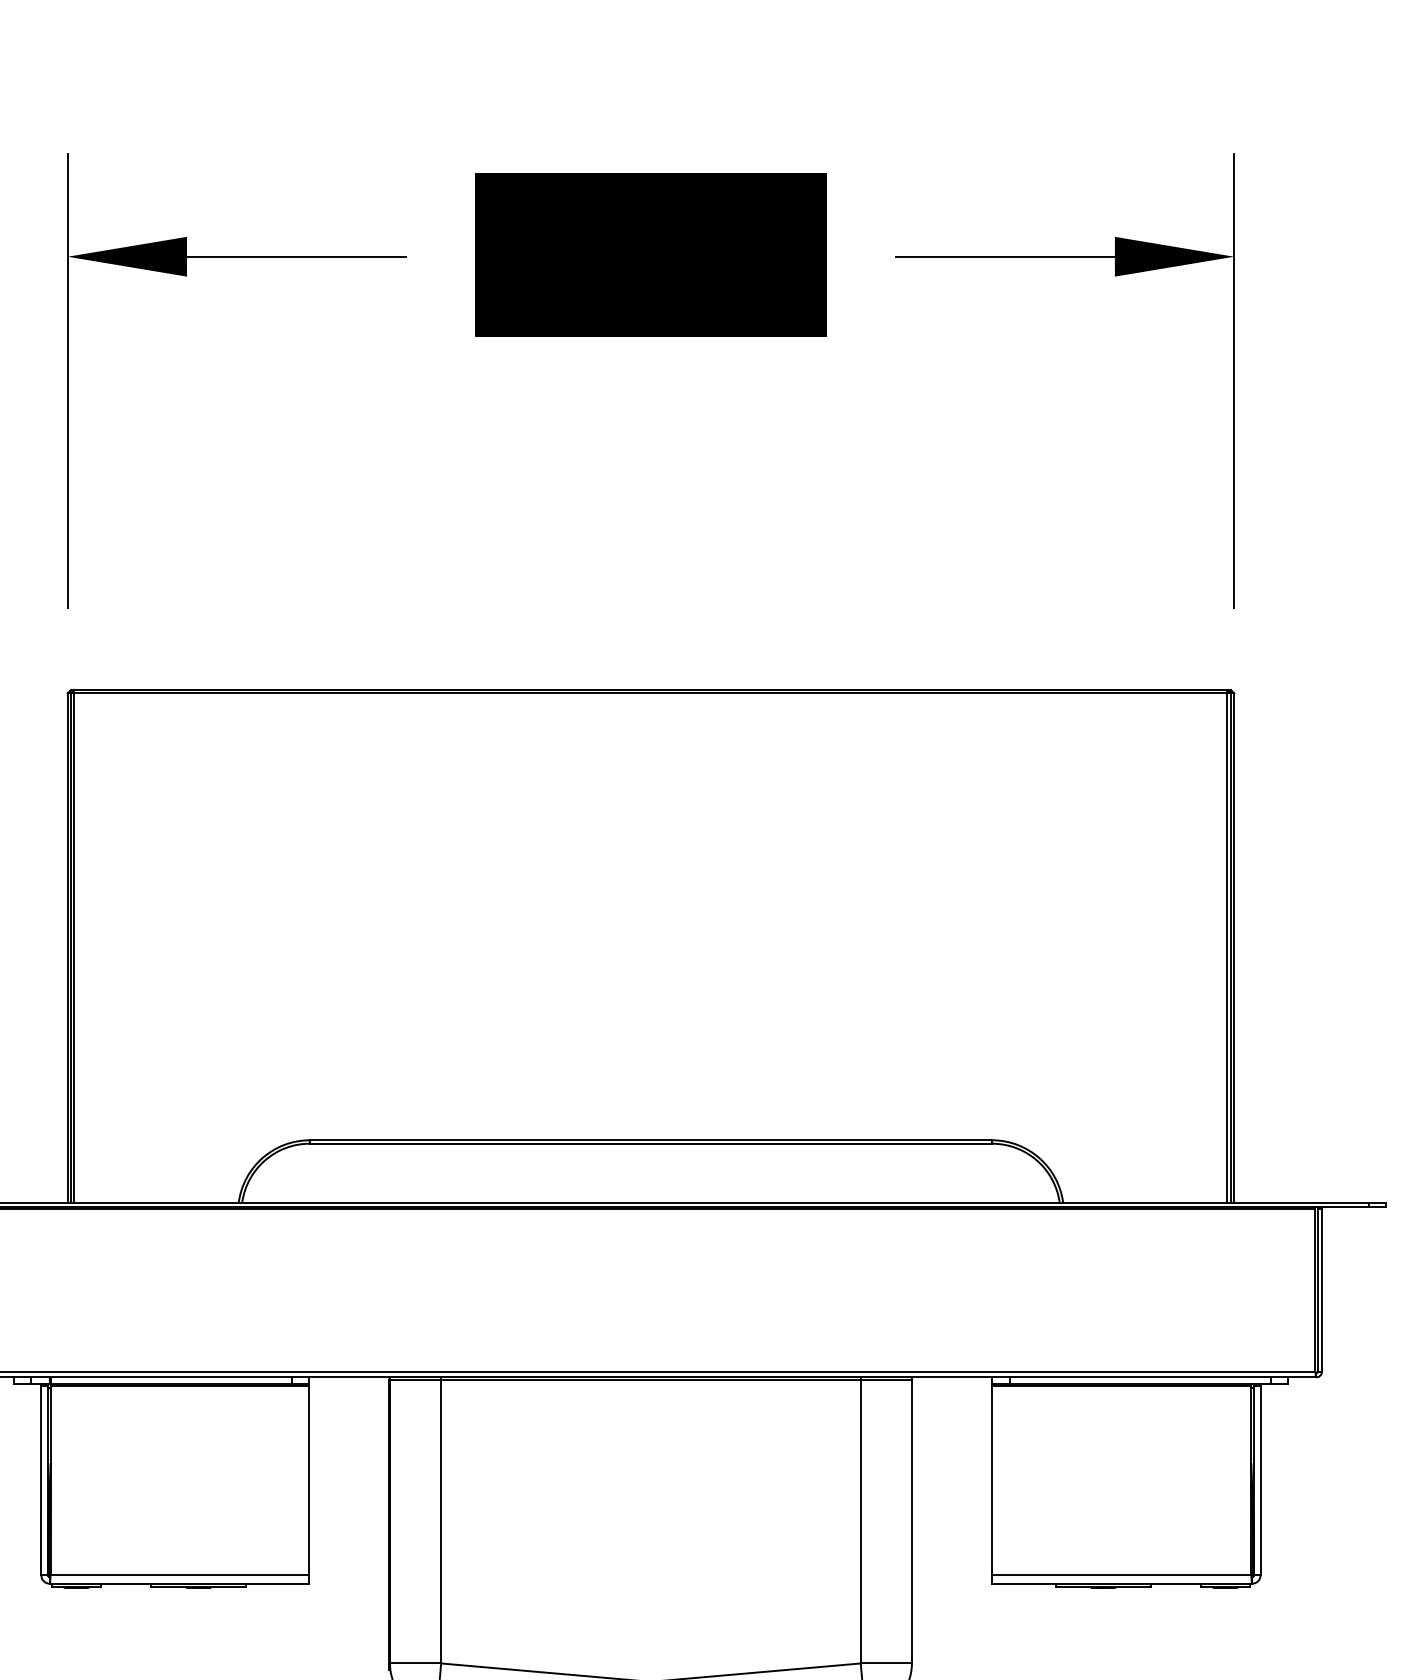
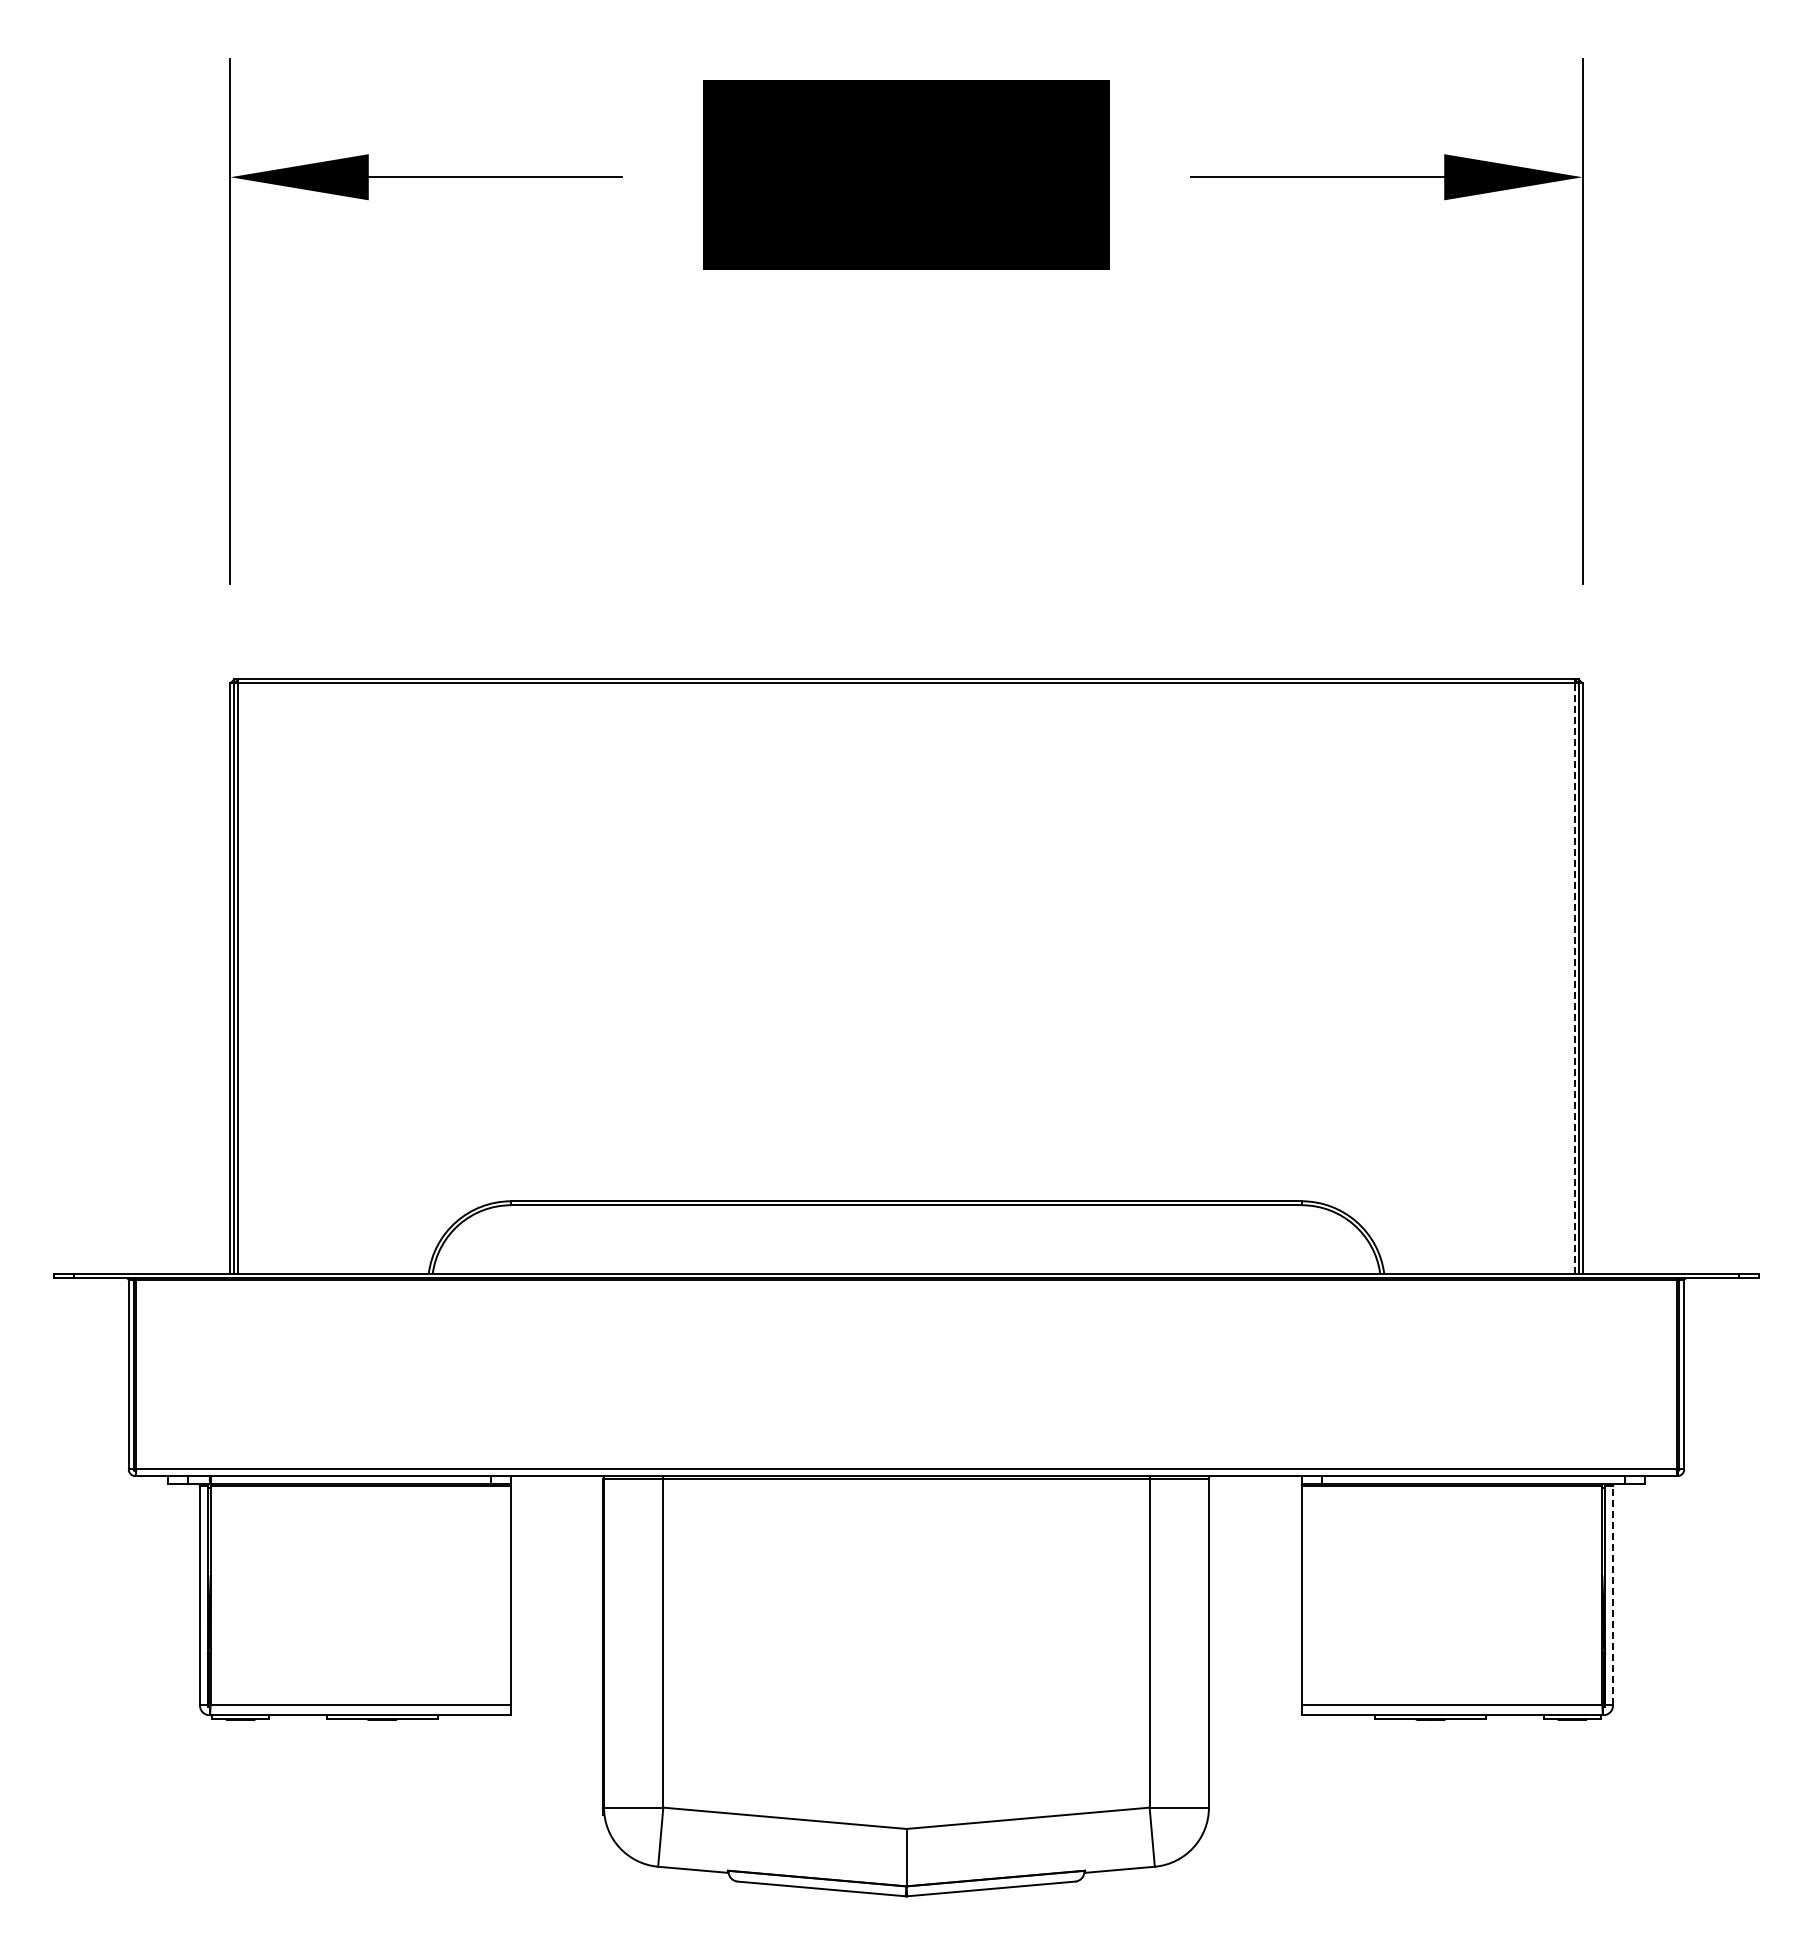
line: (1227, 947) -> (1574, 977), solid -> dashed
line: (1260, 1480) -> (1613, 1595), solid -> dashed

